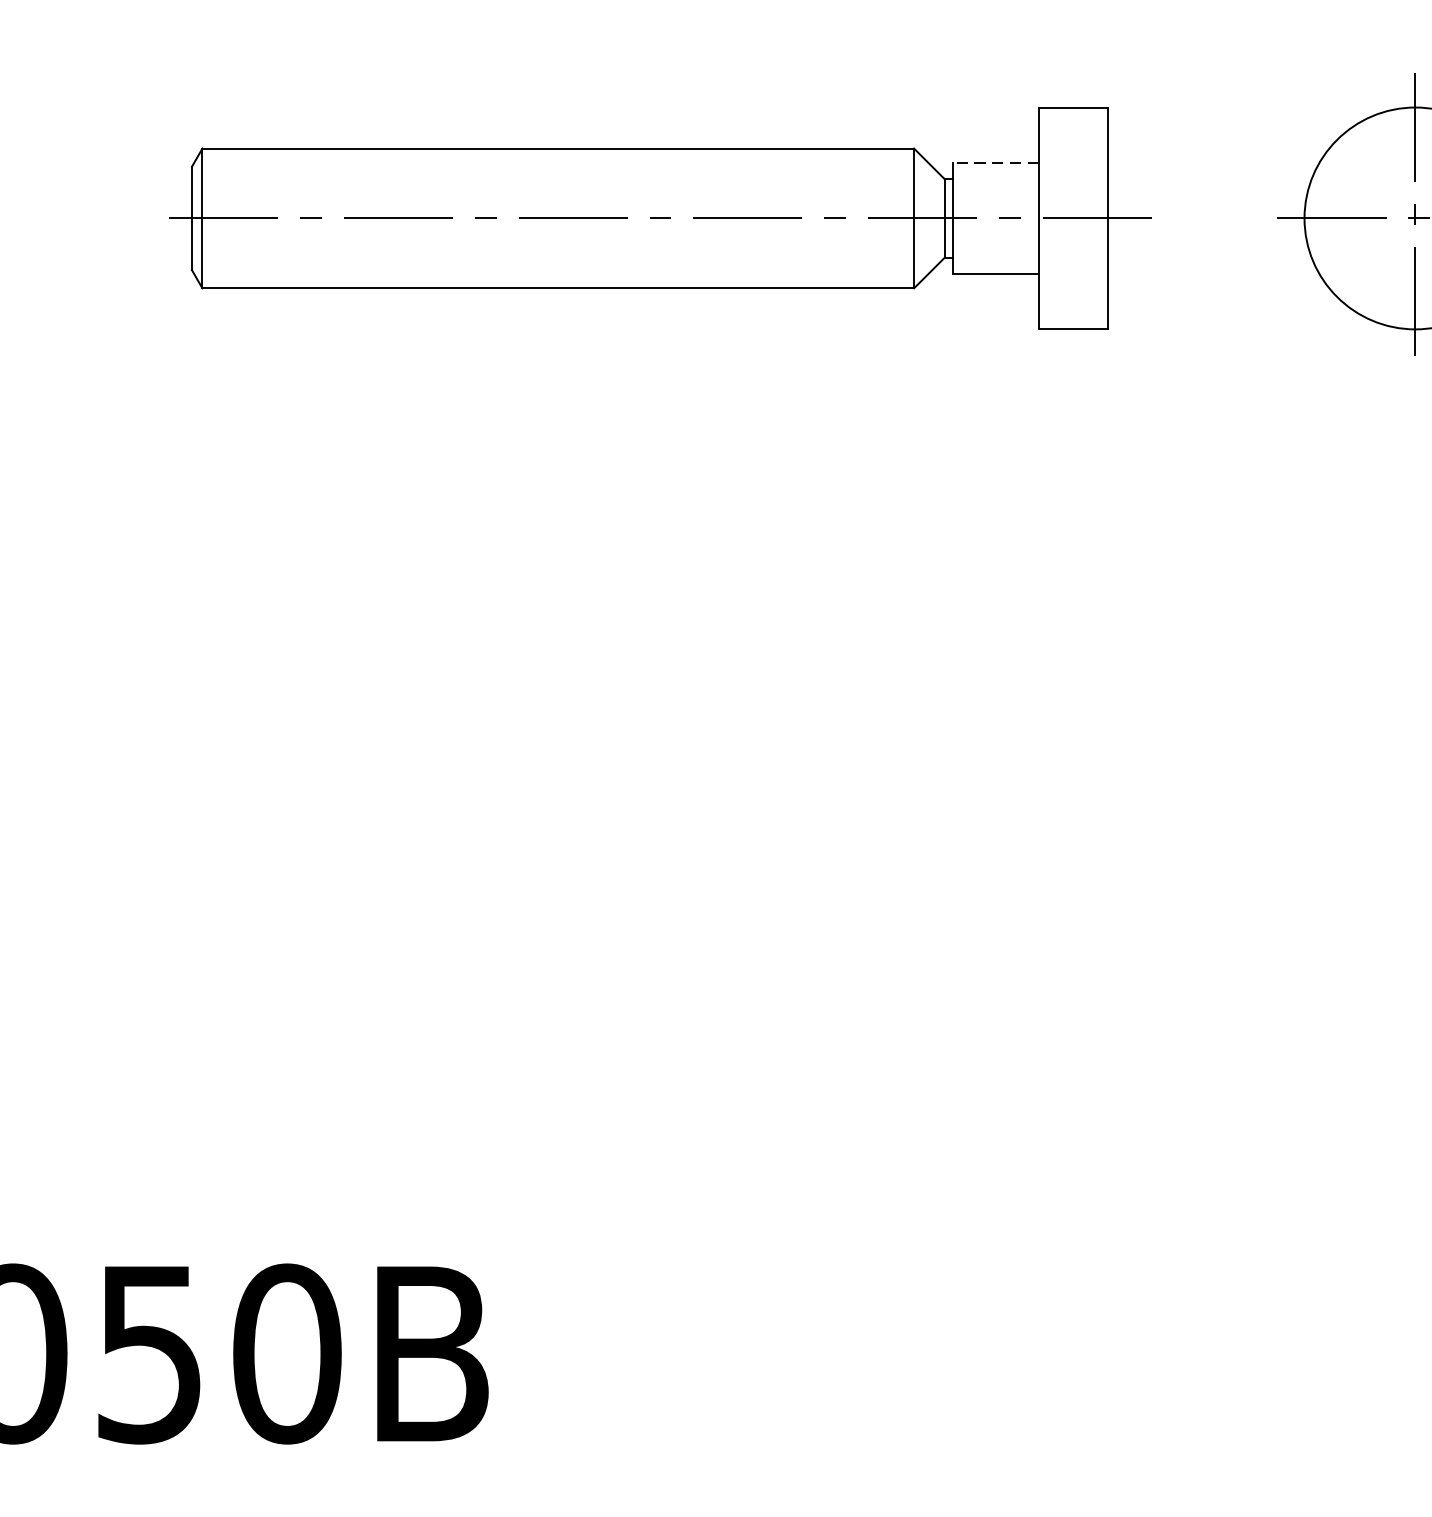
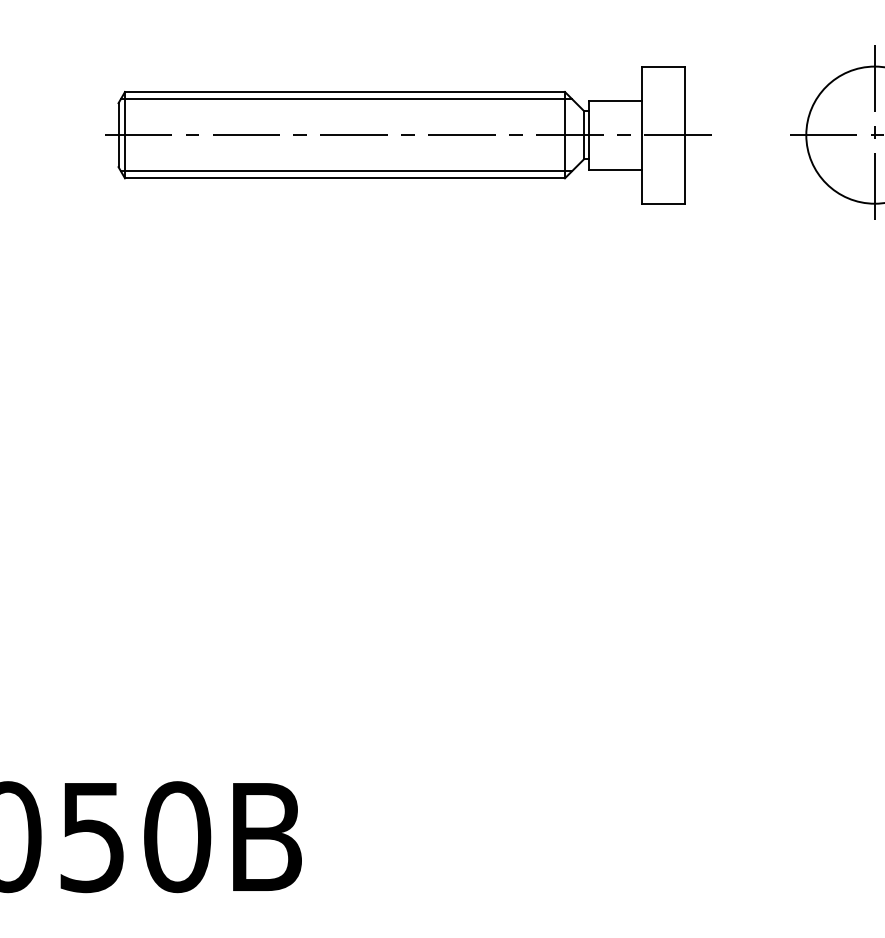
line: (560, 160) -> (346, 99), added
line: (995, 162) -> (615, 100), dashed -> solid
line: (560, 277) -> (346, 171), added

